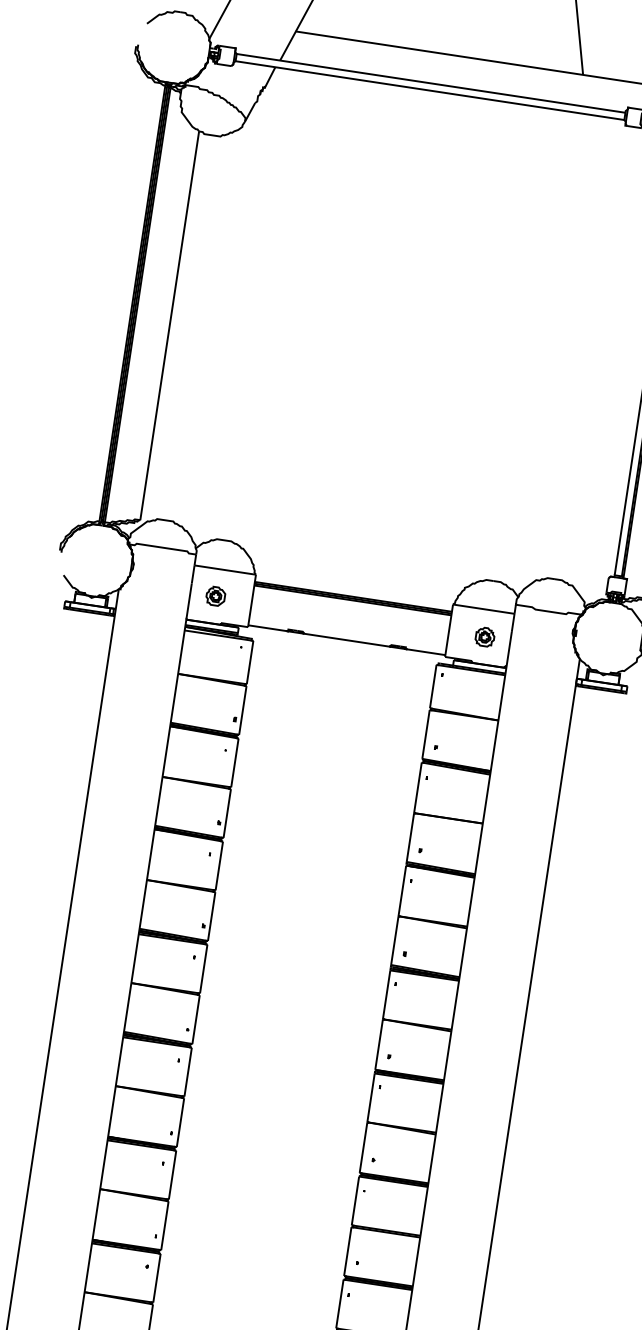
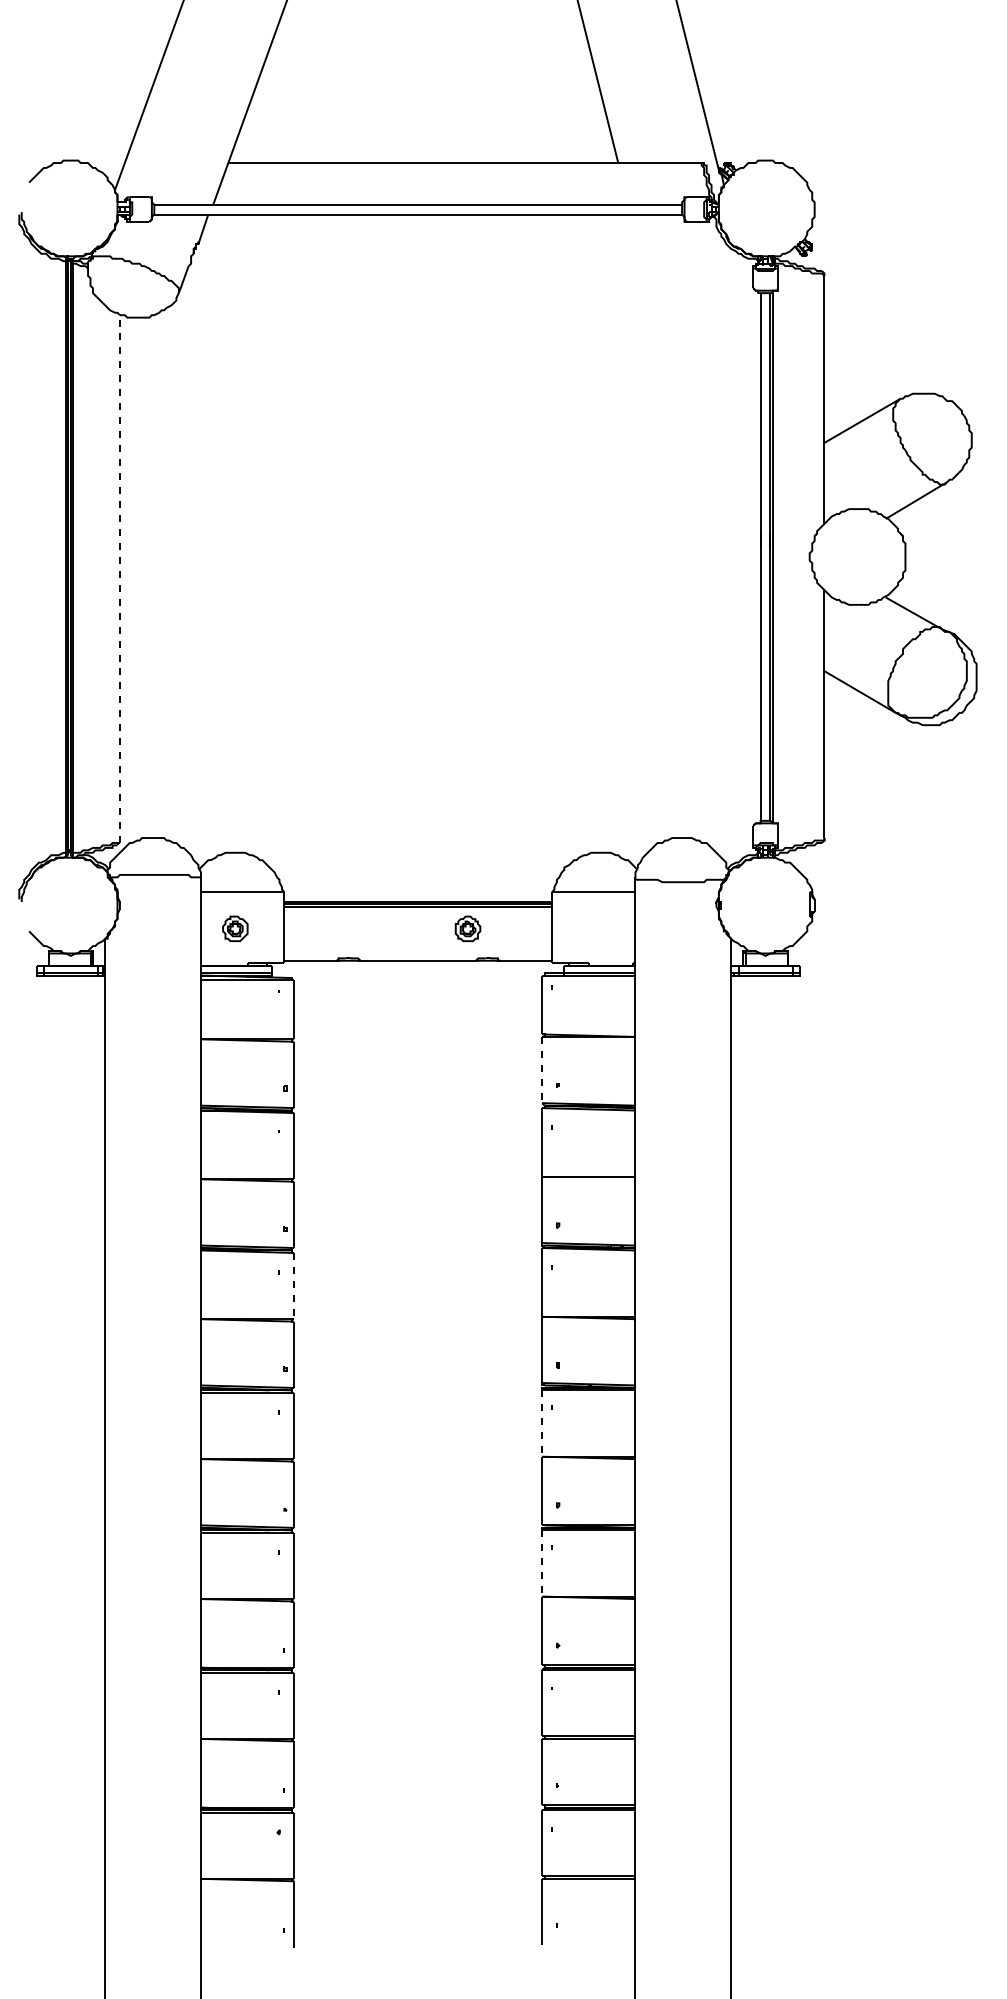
line: (169, 326) -> (119, 579), solid -> dashed
part: (484, 636) -> (467, 928), moved
line: (426, 734) -> (542, 1070), solid -> dashed
line: (219, 866) -> (294, 1286), solid -> dashed
line: (386, 995) -> (542, 1424), solid -> dashed
line: (371, 1097) -> (542, 1563), solid -> dashed

